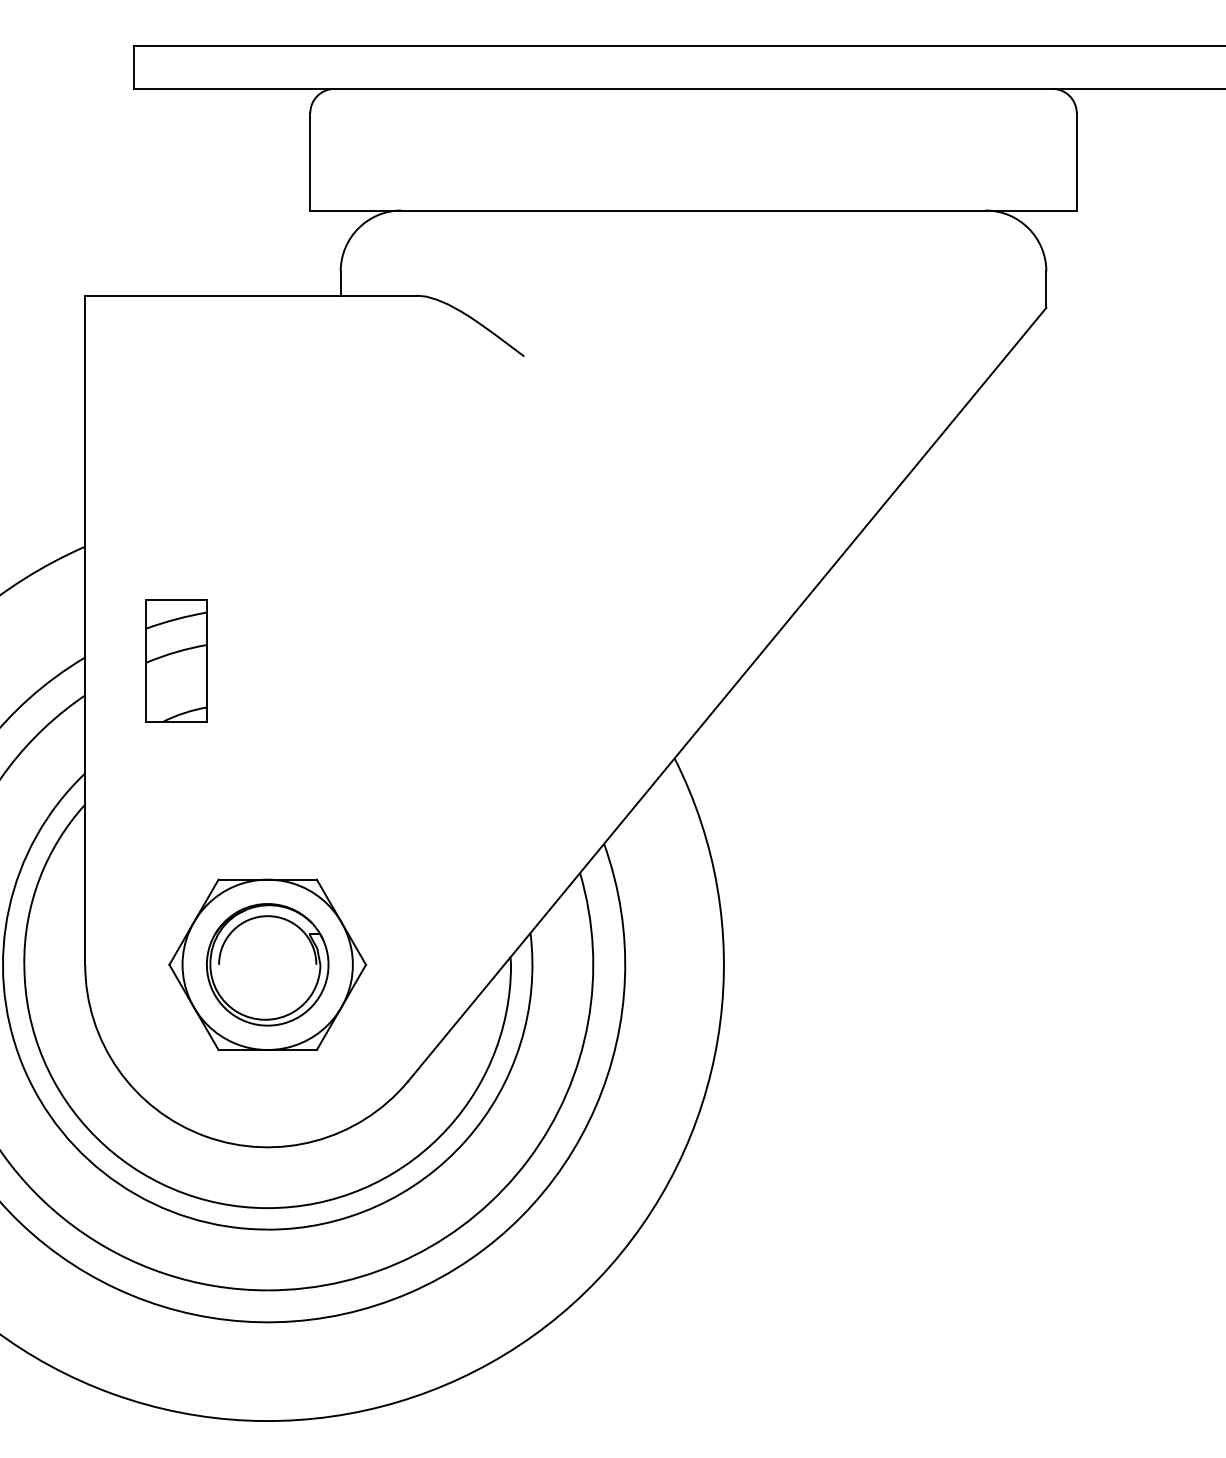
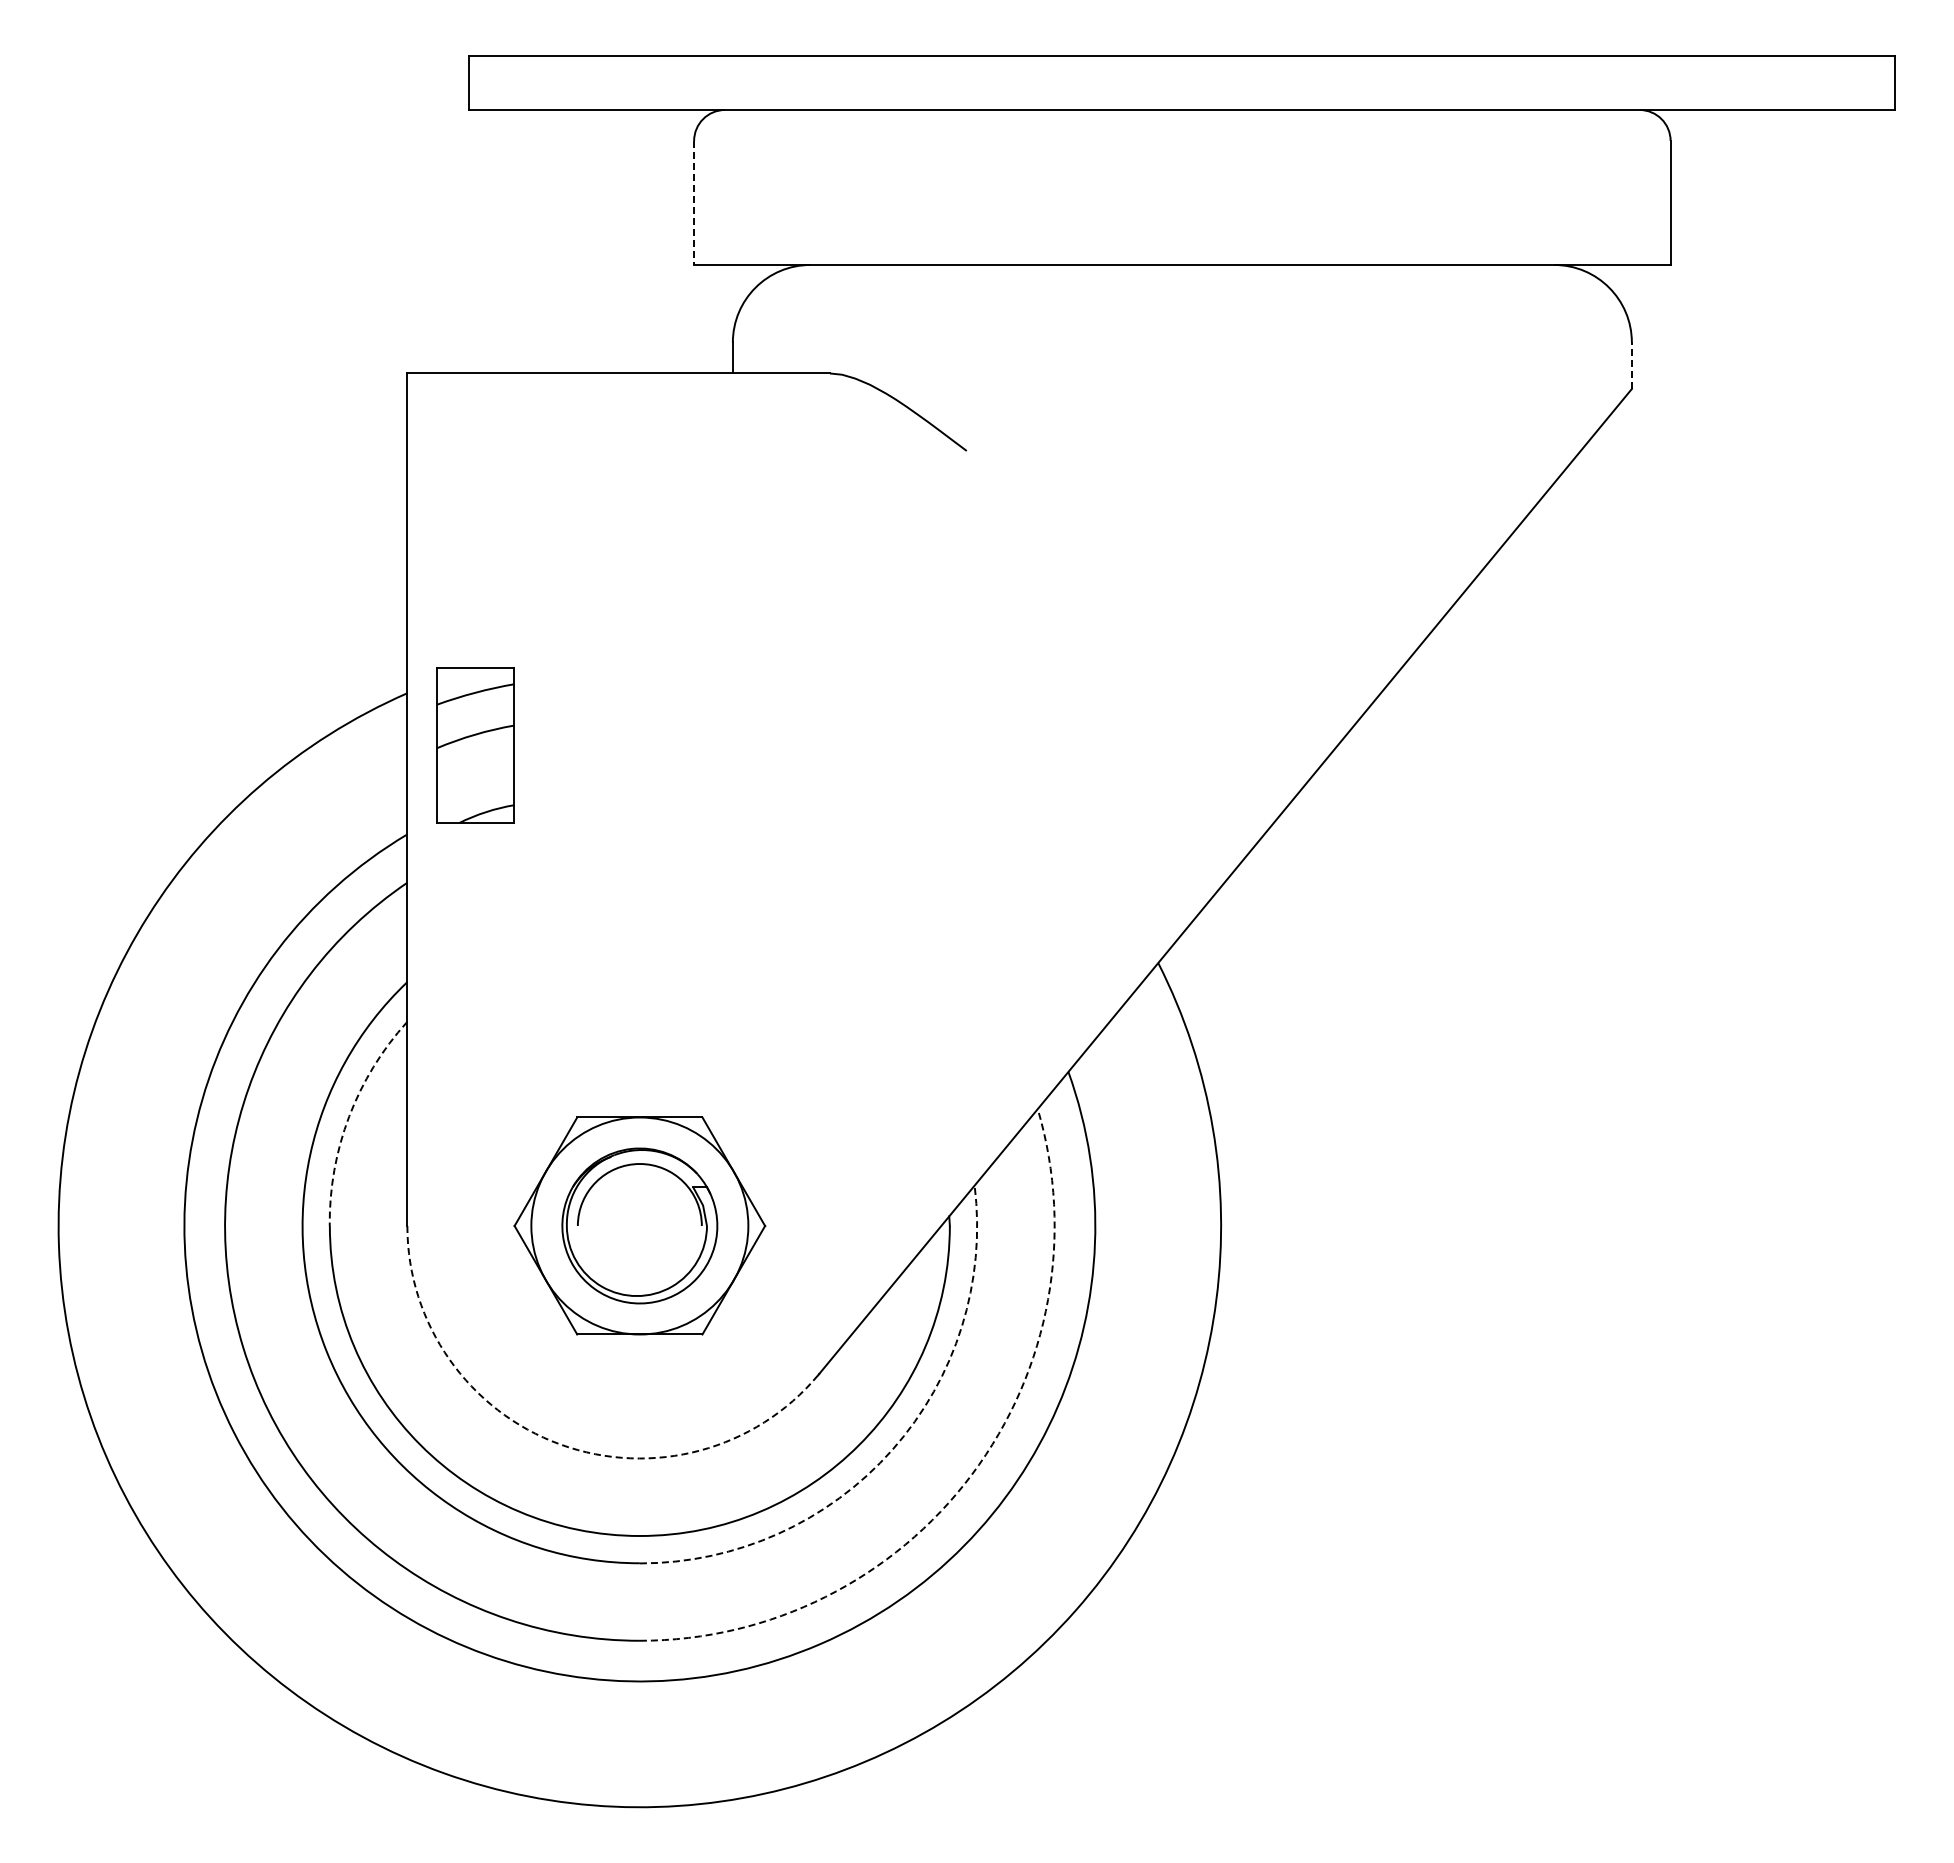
line: (310, 162) -> (694, 203), solid -> dashed
line: (1046, 289) -> (1631, 365), solid -> dashed
part: (176, 660) -> (475, 745), moved
arc: (39, 878) -> (349, 1116), solid -> dashed
arc: (205, 1136) -> (560, 1444), solid -> dashed
arc: (466, 1140) -> (892, 1449), solid -> dashed
arc: (528, 1159) -> (972, 1474), solid -> dashed

